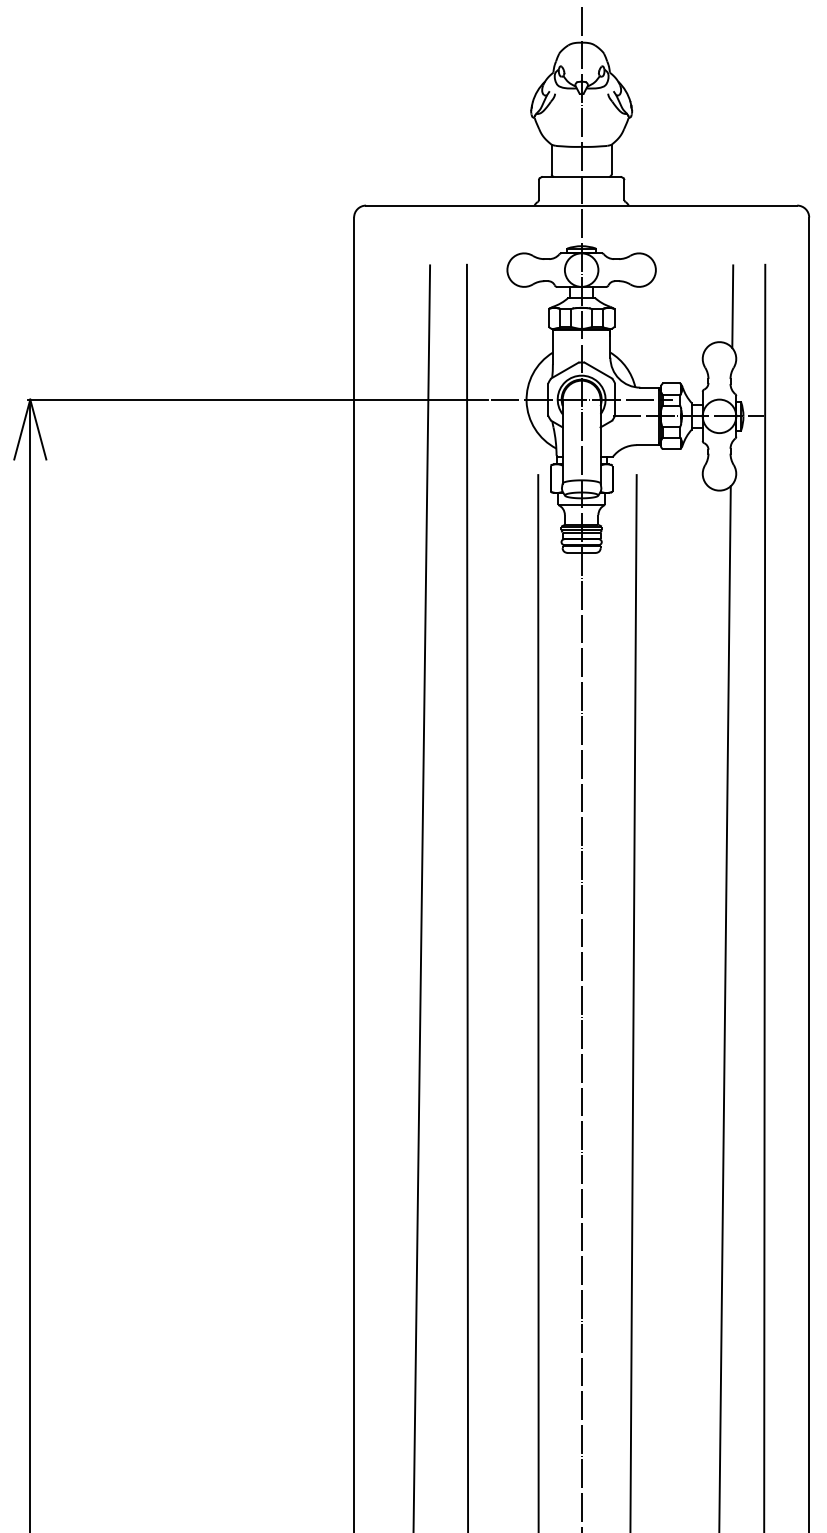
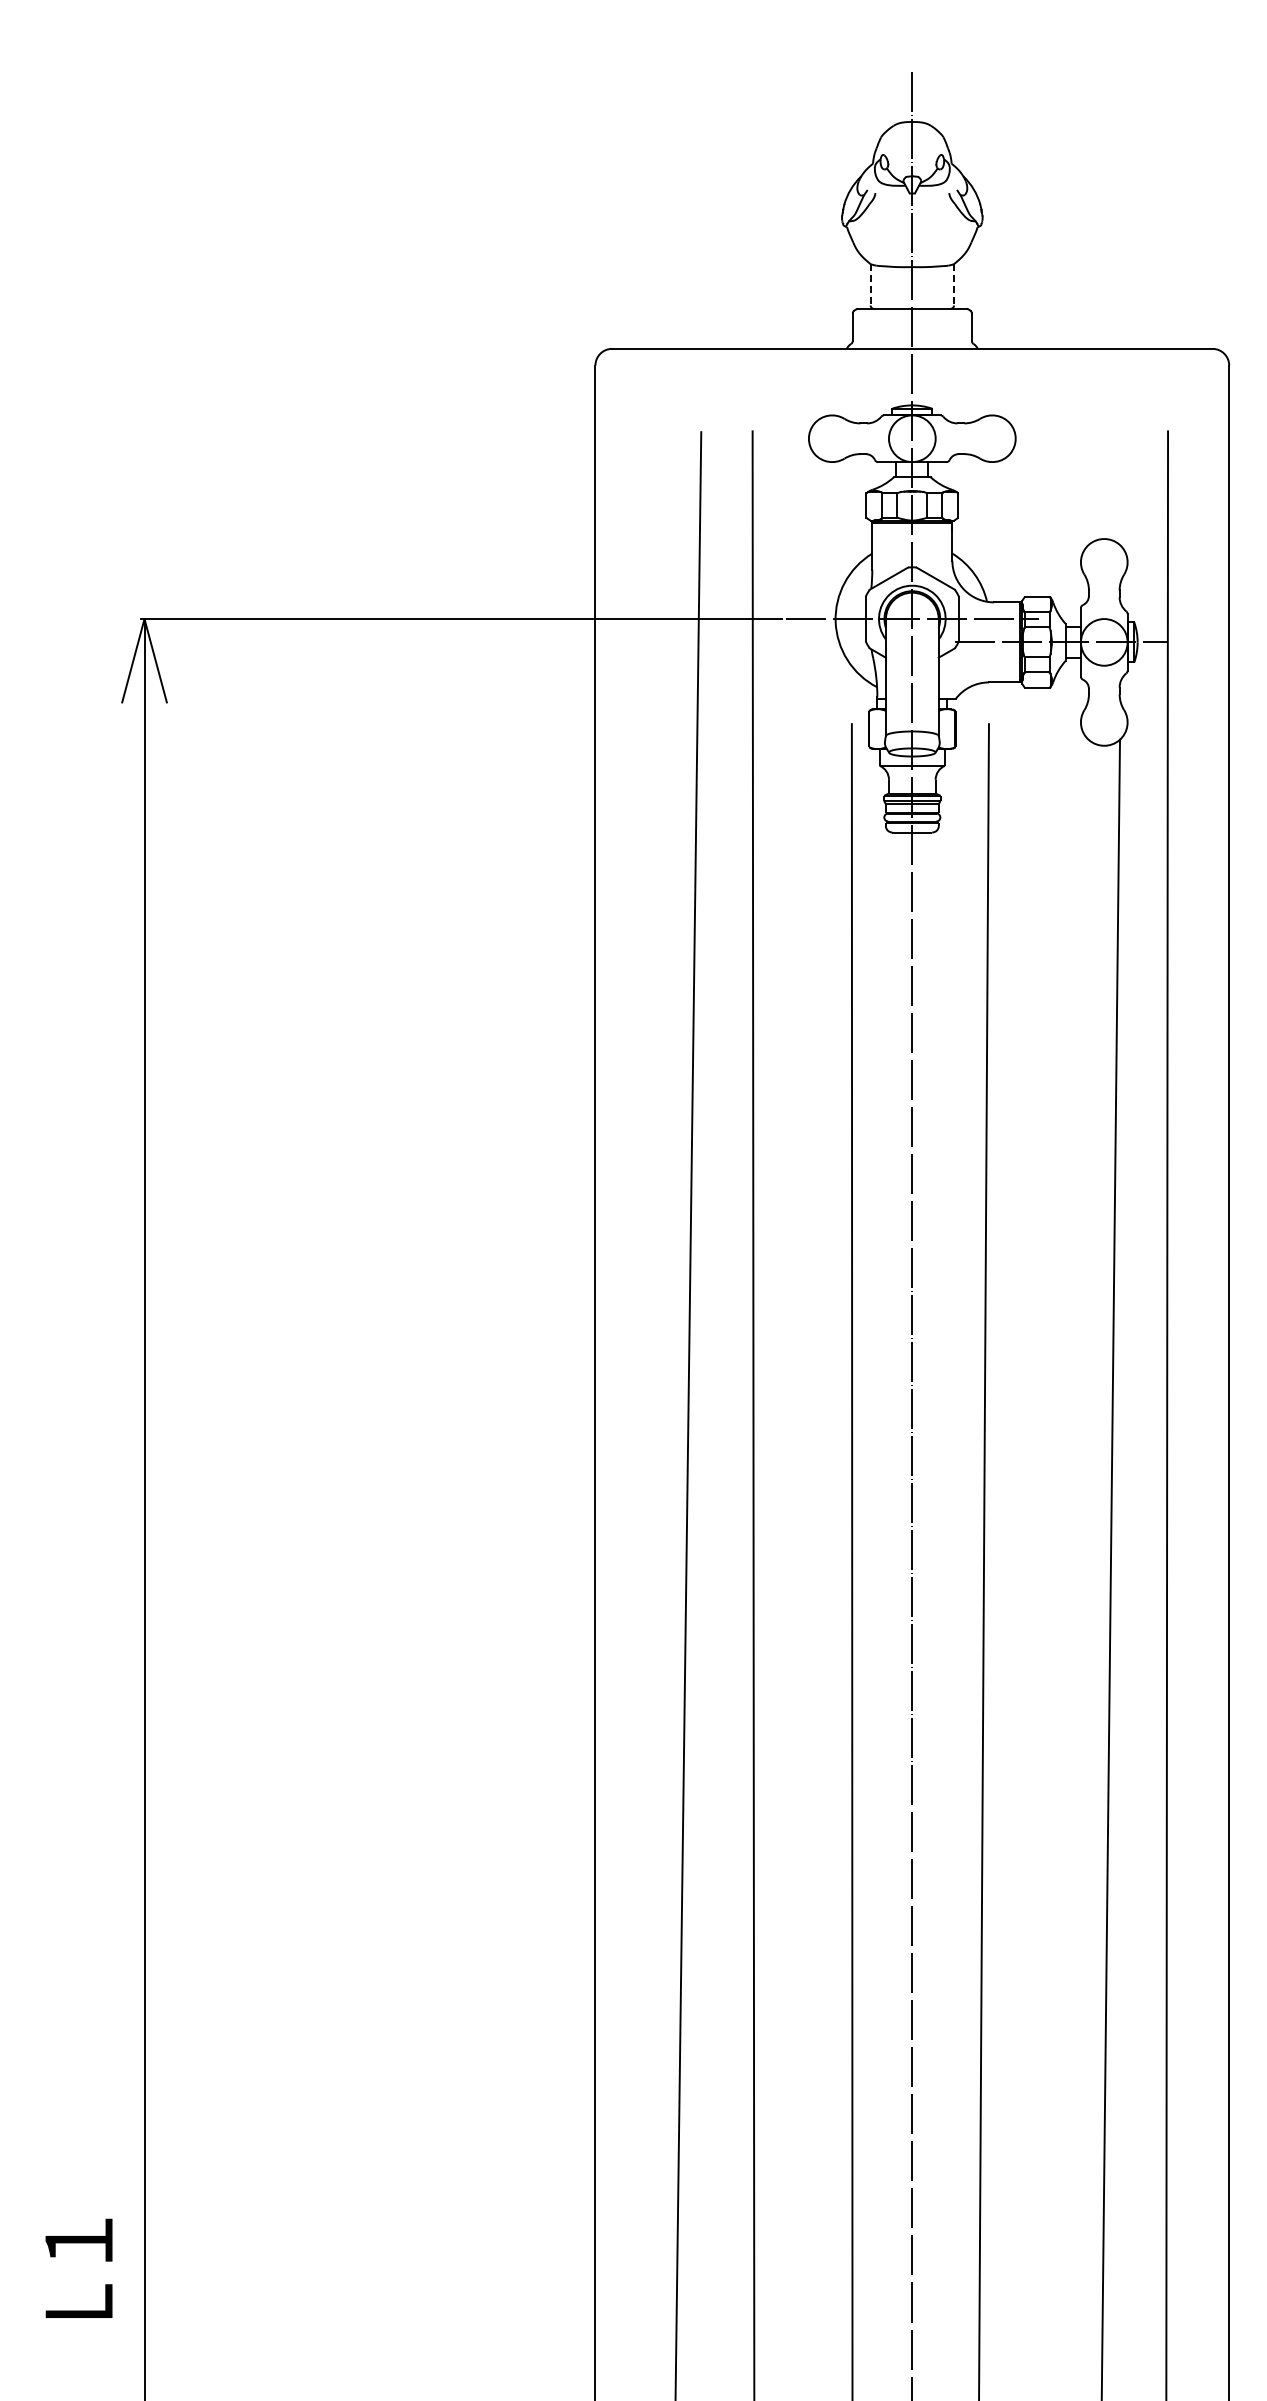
line: (551, 159) -> (870, 284), solid -> dashed
line: (611, 159) -> (954, 284), solid -> dashed
line: (732, 306) -> (1122, 489), removed

